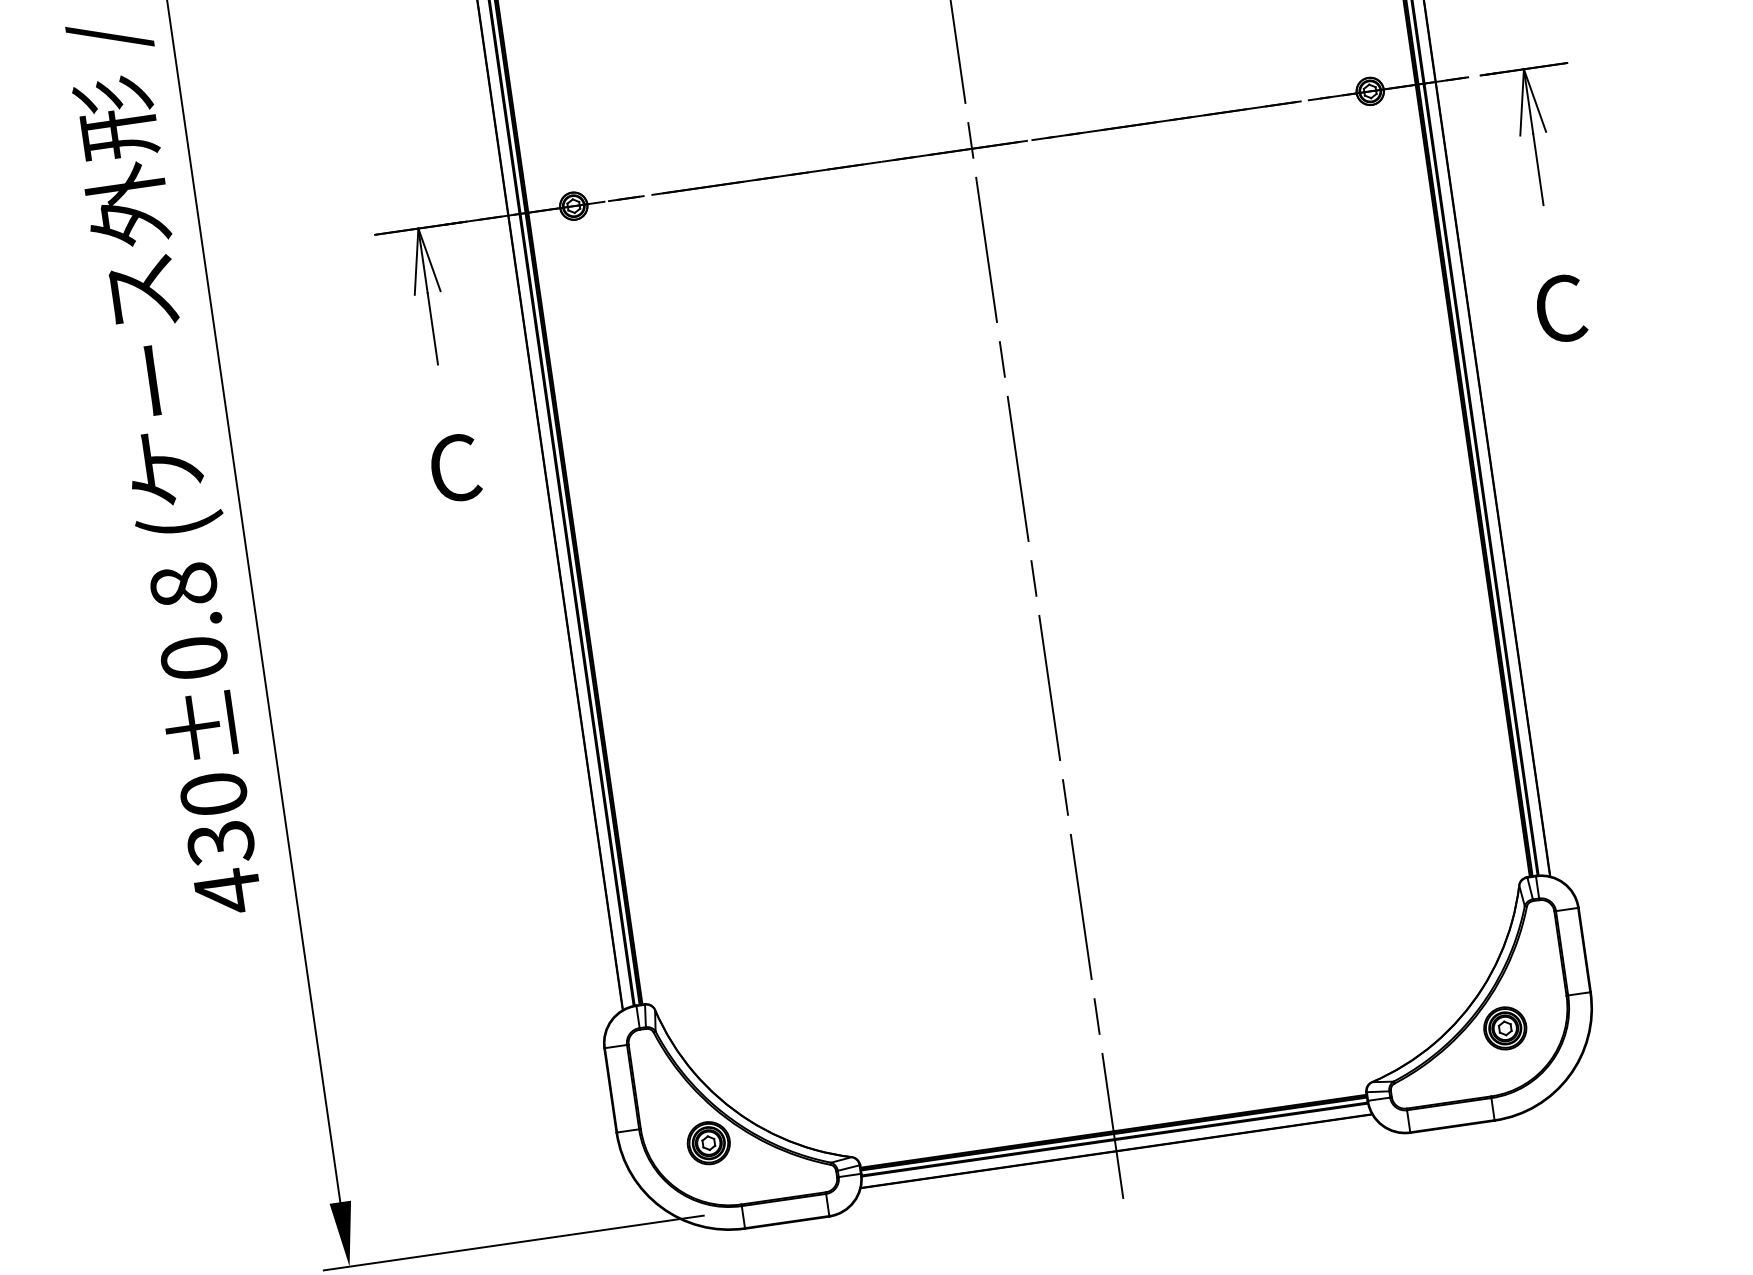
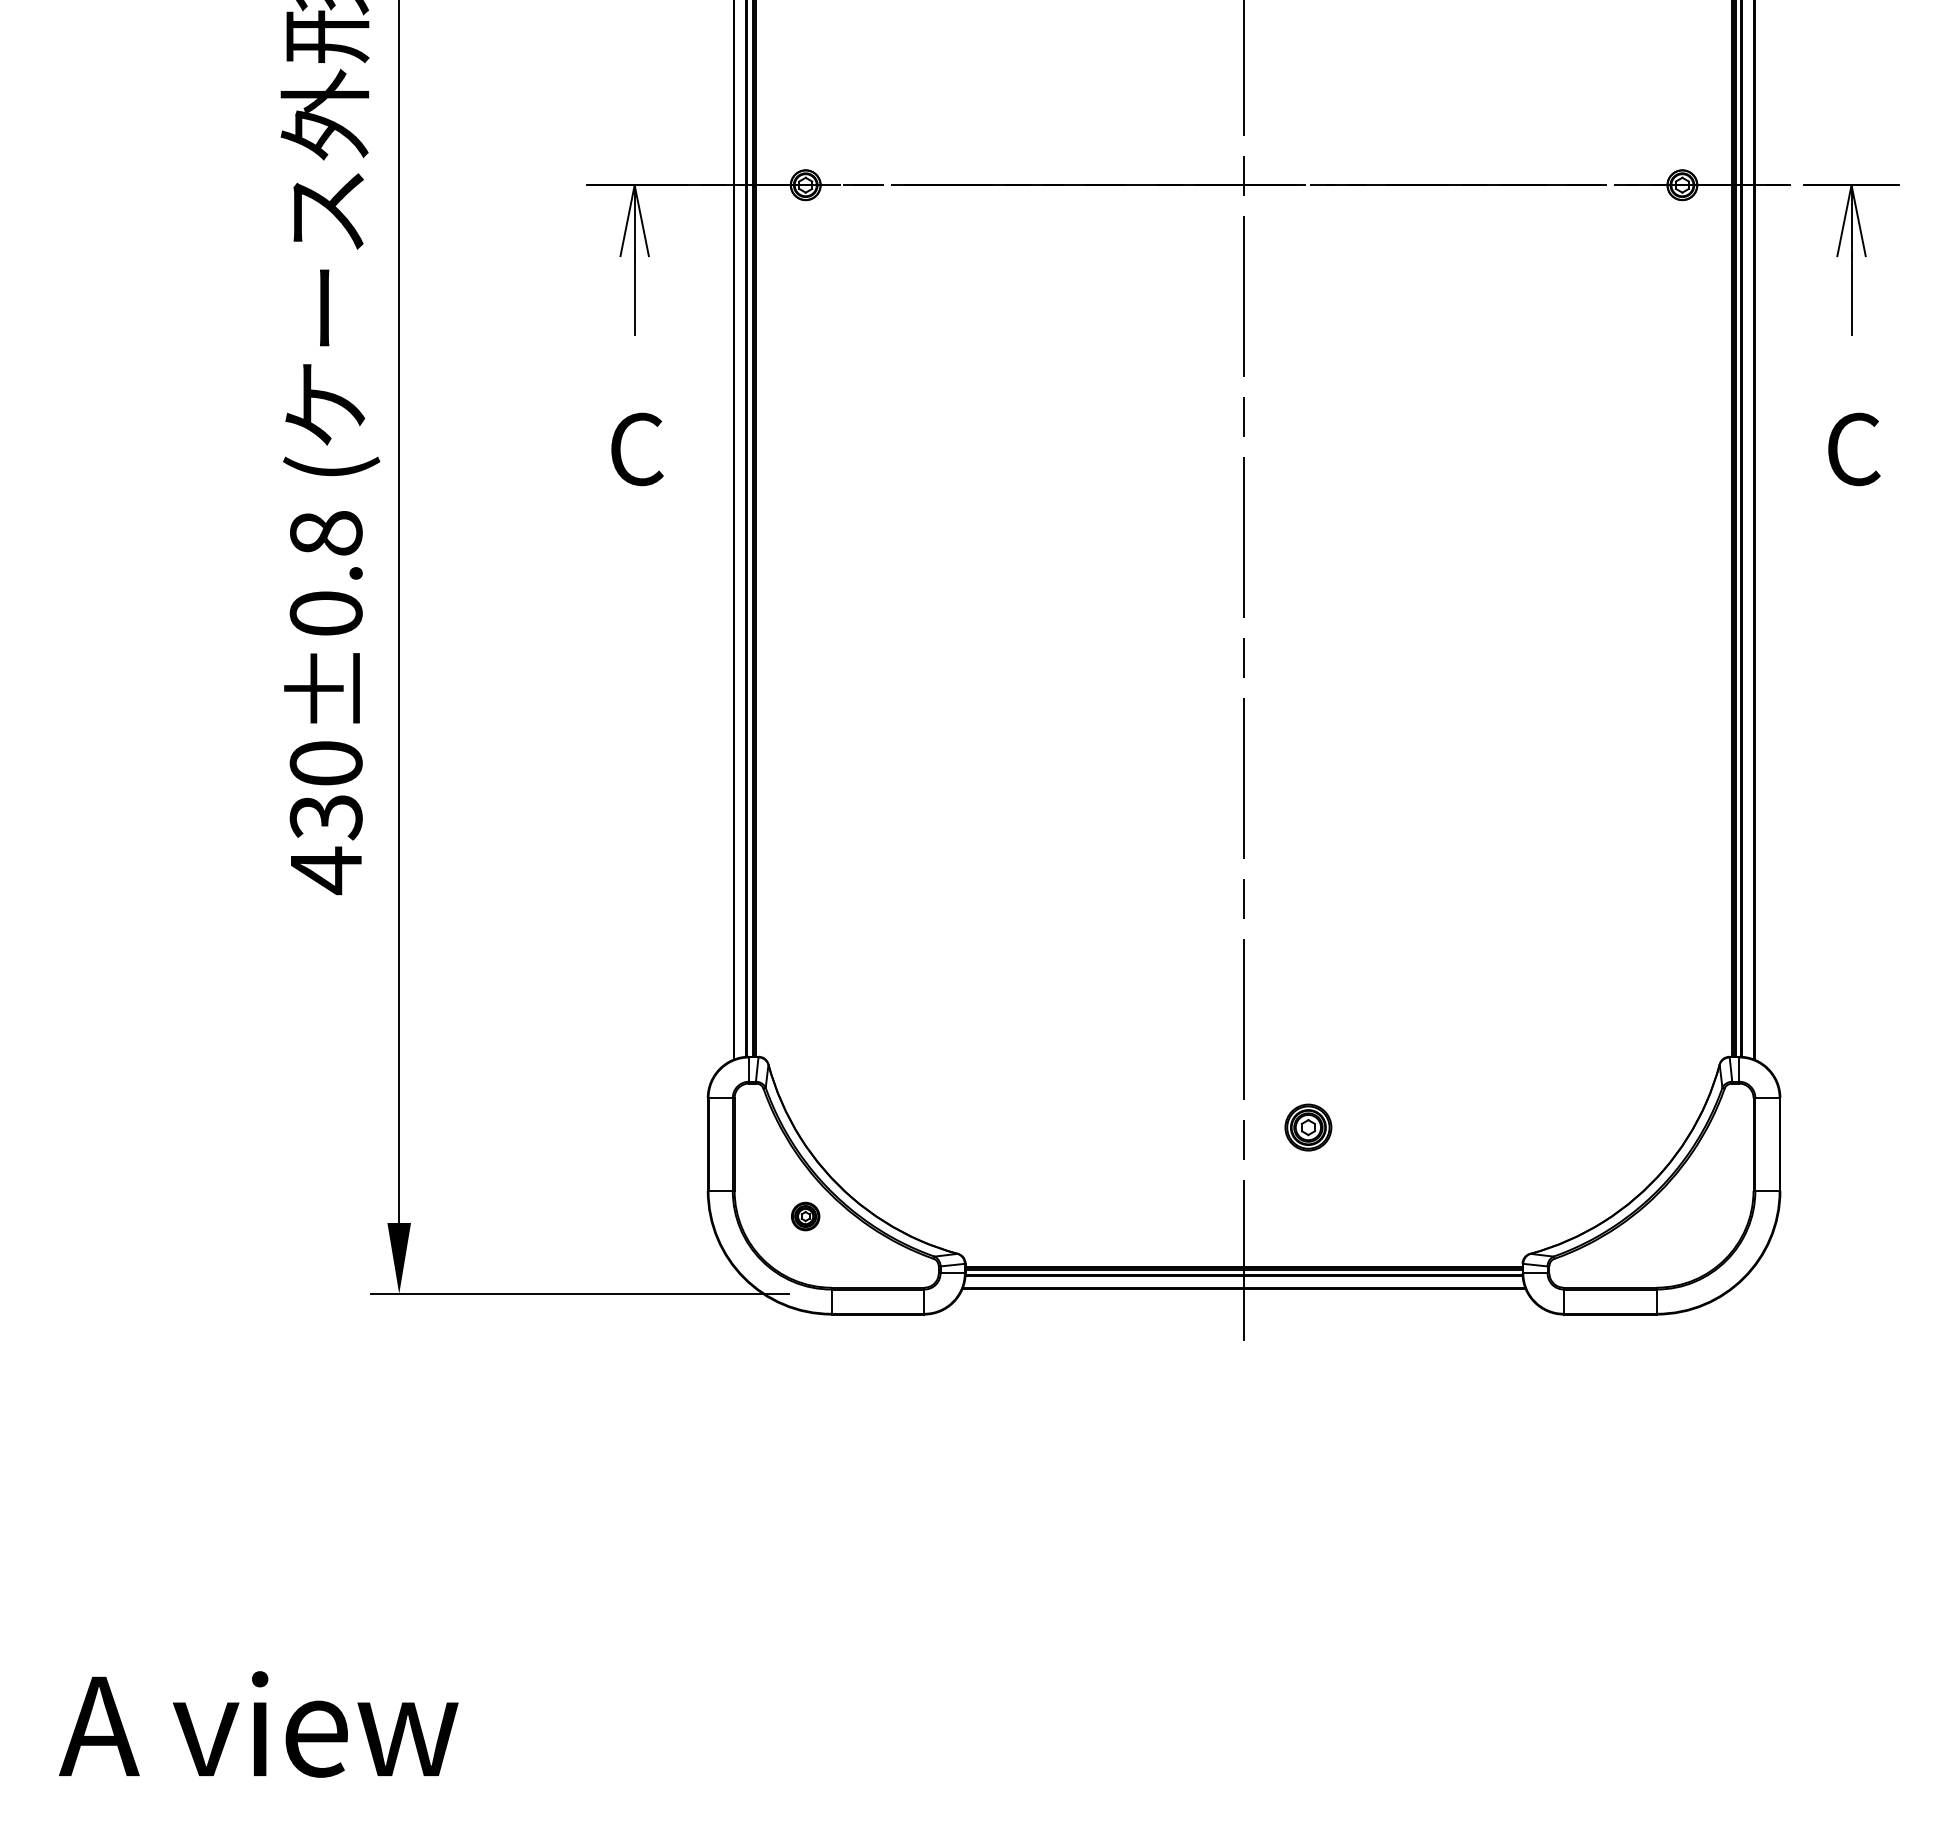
part: (1505, 1028) -> (1308, 1127), moved
part: (708, 1143) -> (805, 1216), size x0.6

